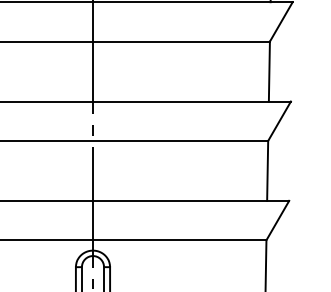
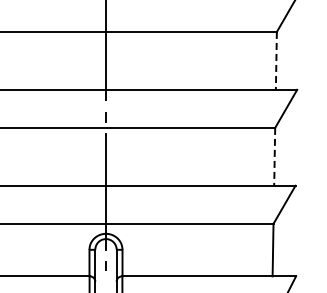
line: (269, 71) -> (276, 60), solid -> dashed
line: (267, 170) -> (274, 156), solid -> dashed

